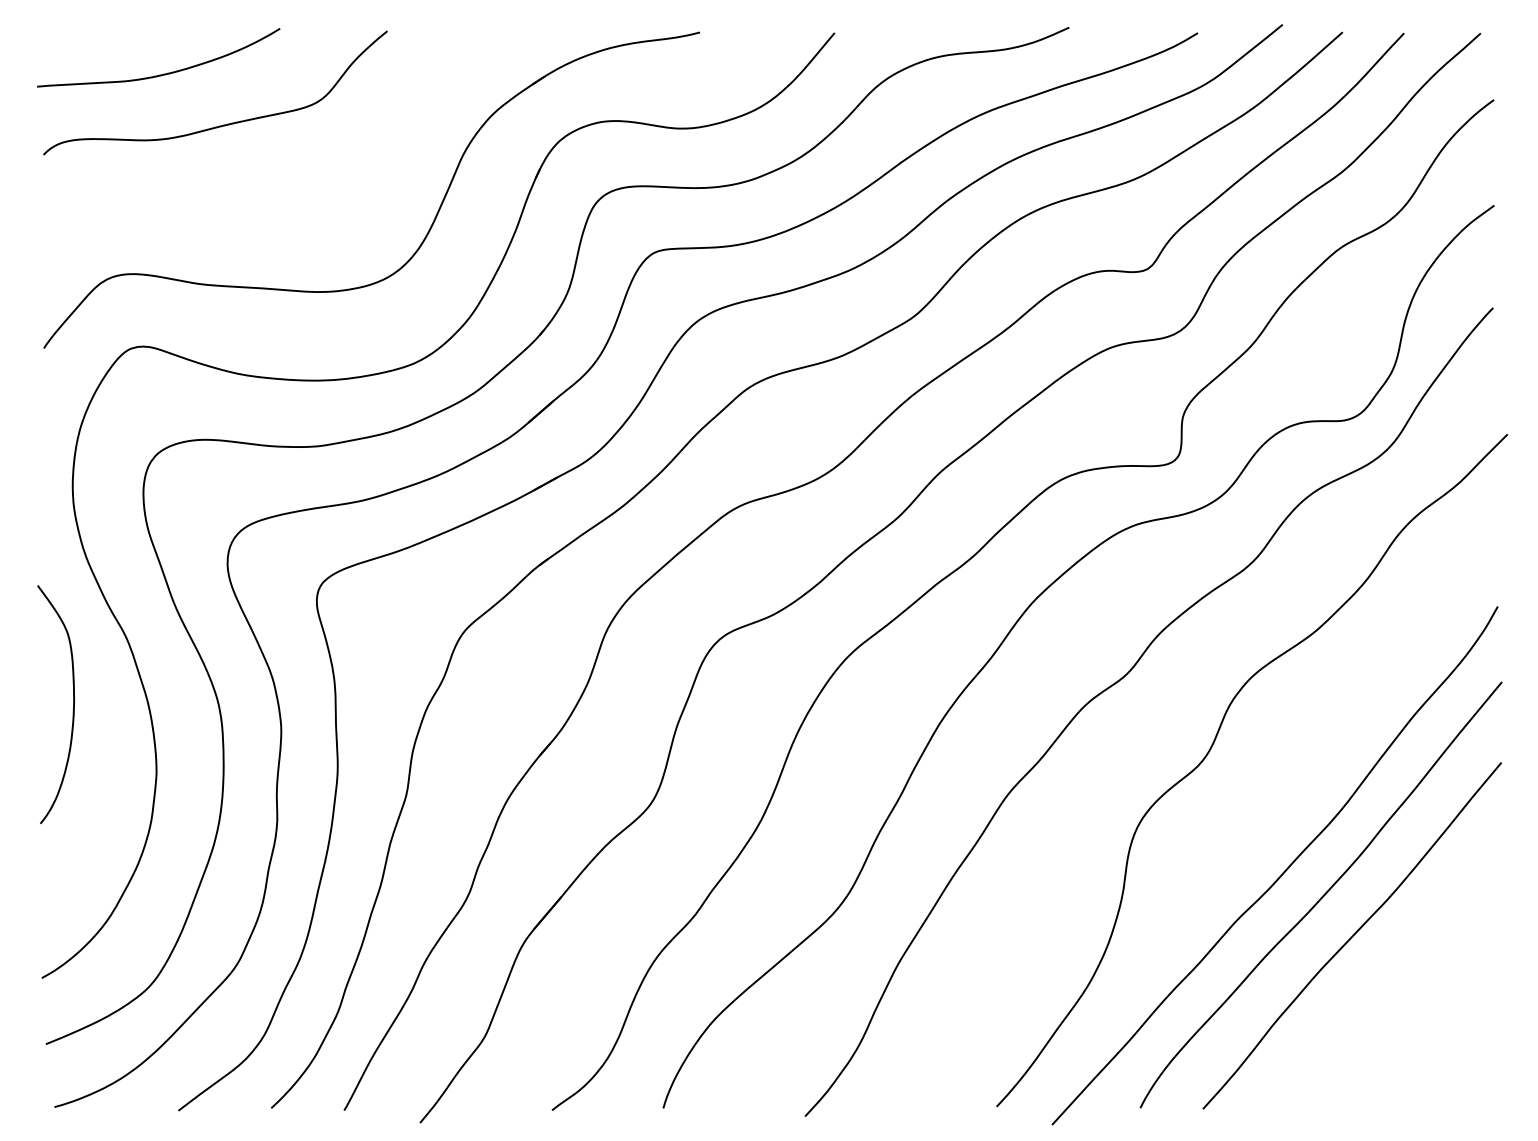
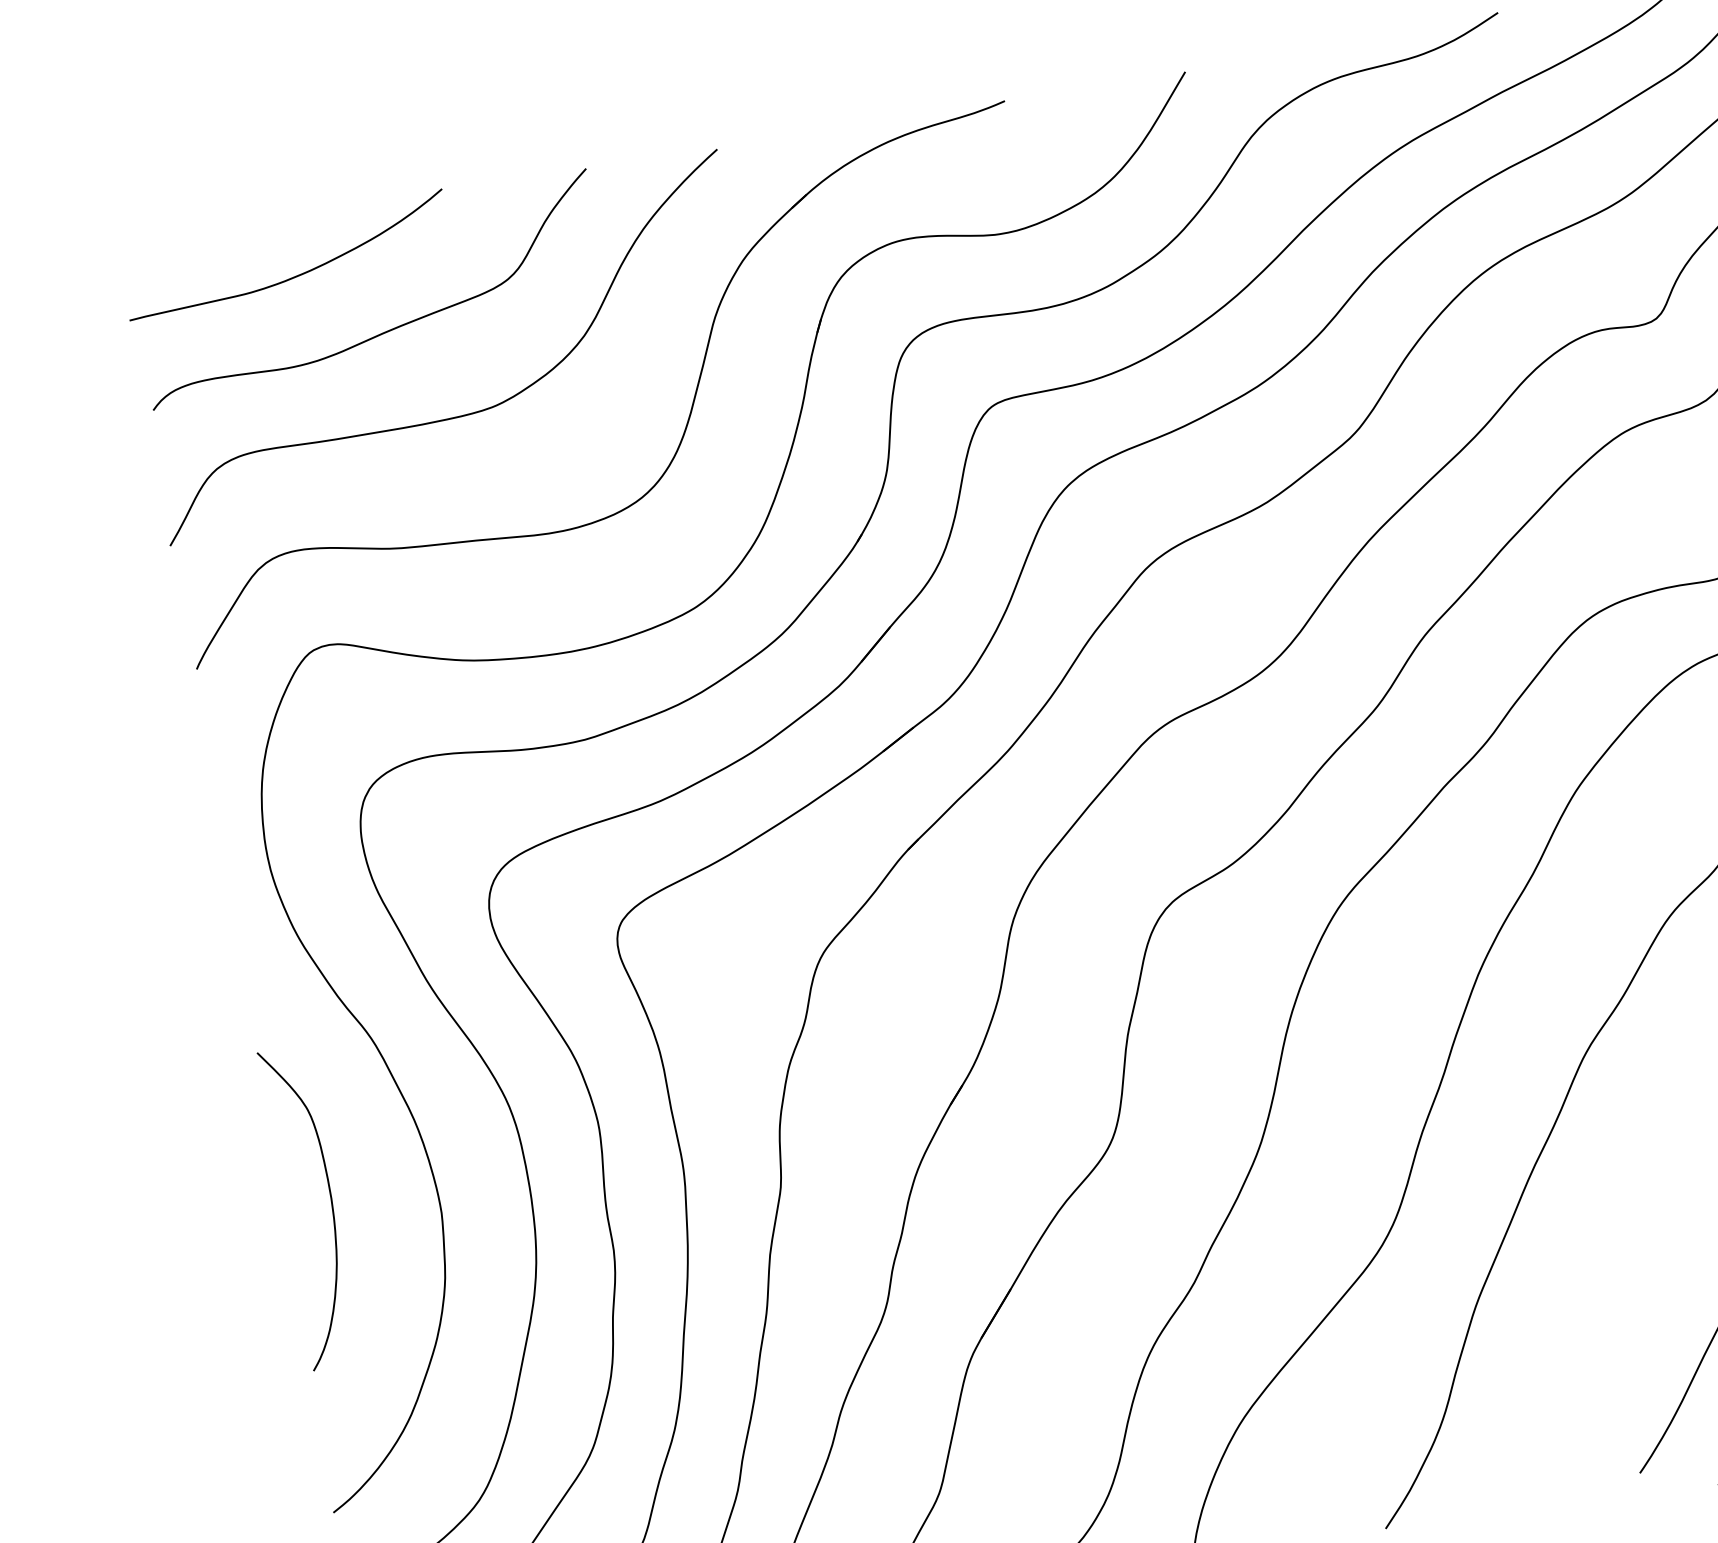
curve: (272, 194) -> (468, 412), added
curve: (73, 704) -> (331, 1204), moved

